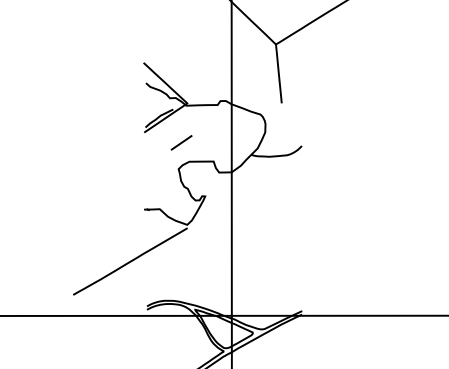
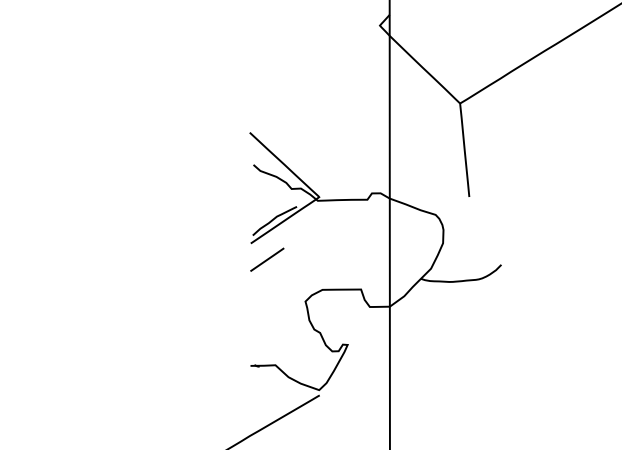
line: (181, 142) -> (267, 259), moved

